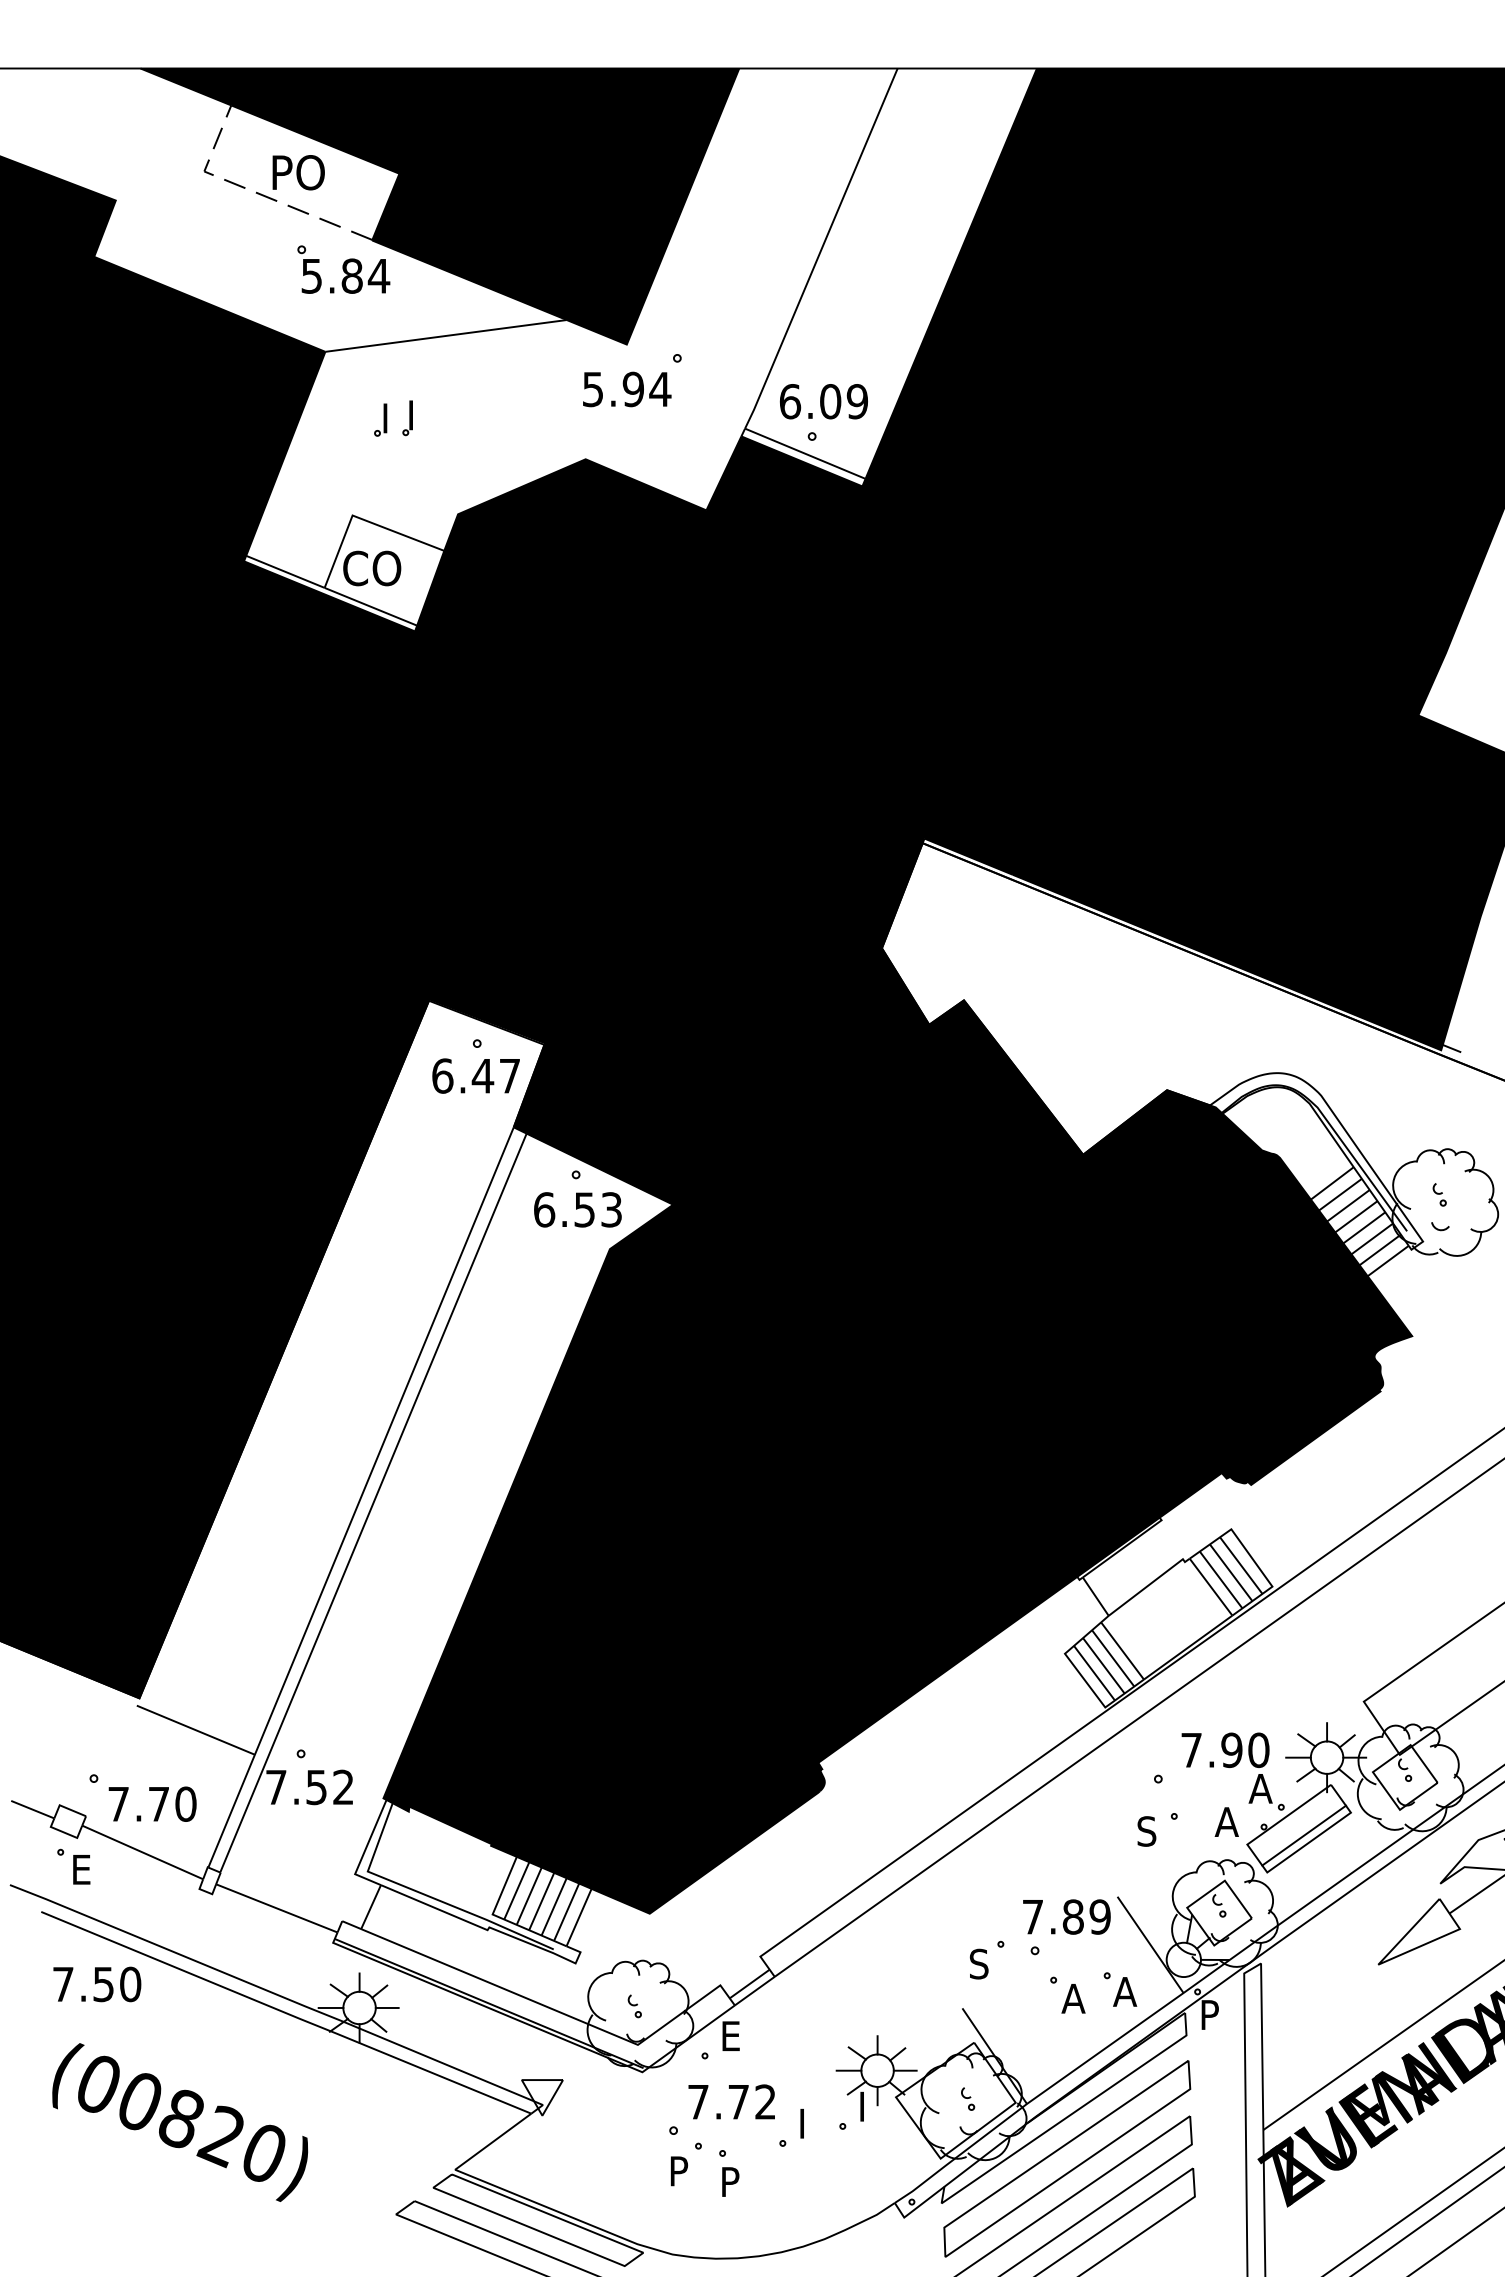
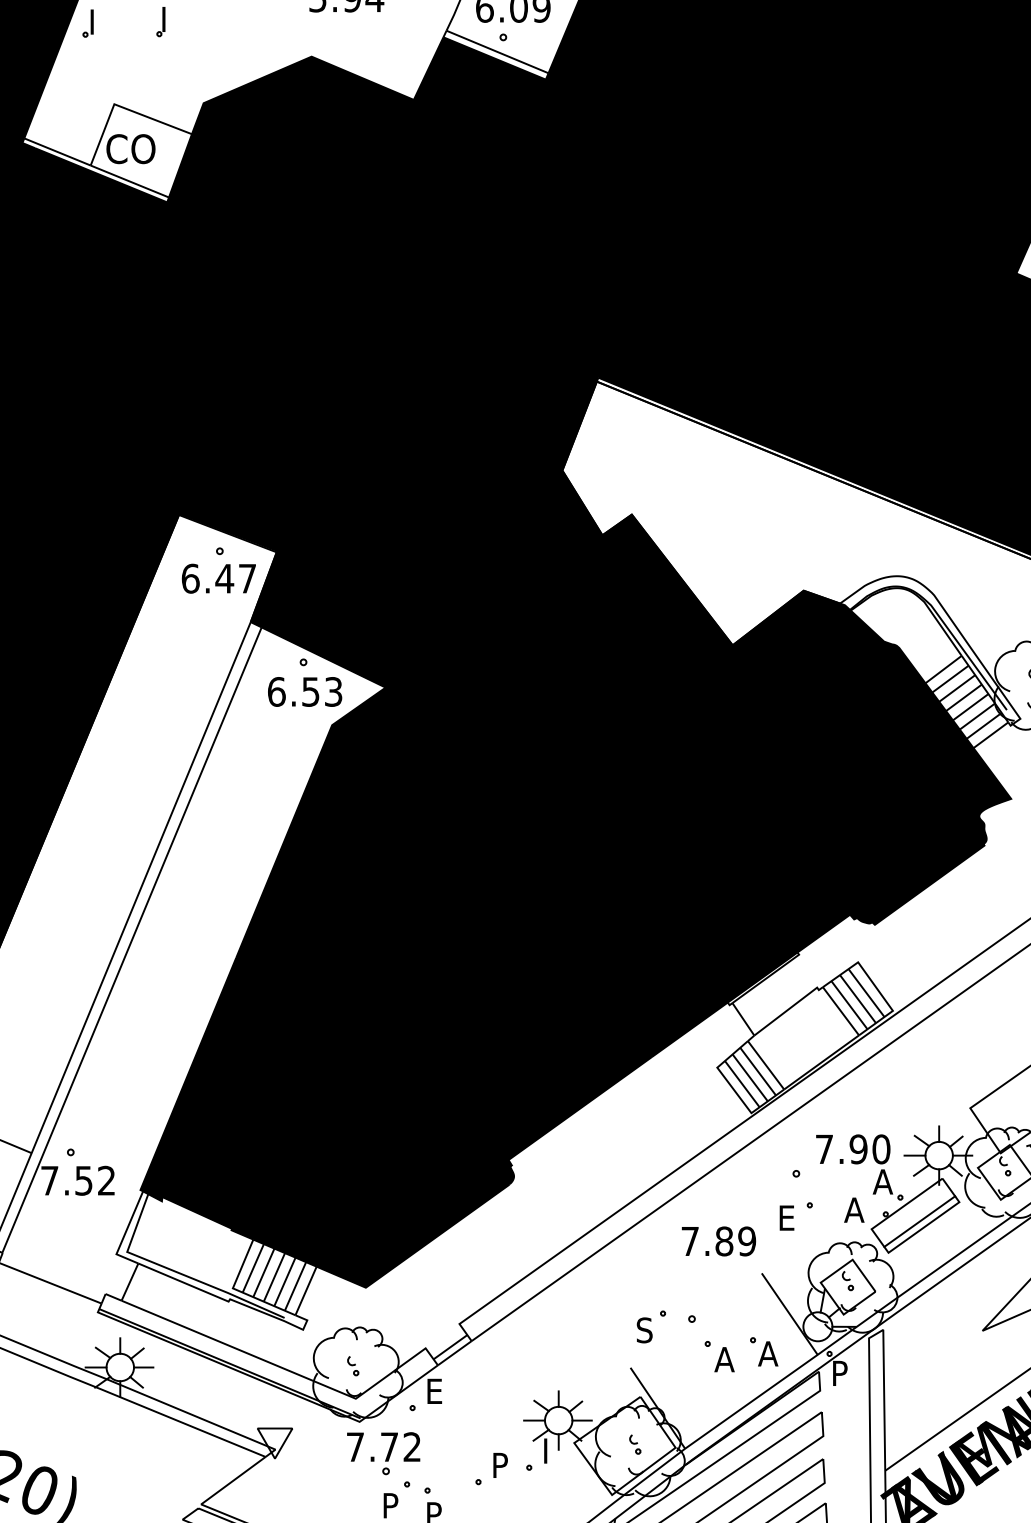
part: (380, 419) -> (88, 22), moved
text: (1146, 1831) -> (786, 1218), S -> E
text: (1066, 1916) -> (718, 1240), moved
text: (731, 2101) -> (383, 1446), moved
text: (810, 2117) -> (501, 1460), I -> P

